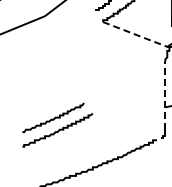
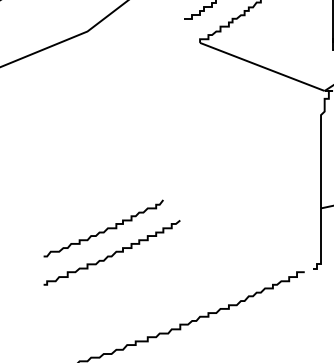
line: (135, 34) -> (263, 67), dashed -> solid
line: (165, 95) -> (321, 185), dashed -> solid

